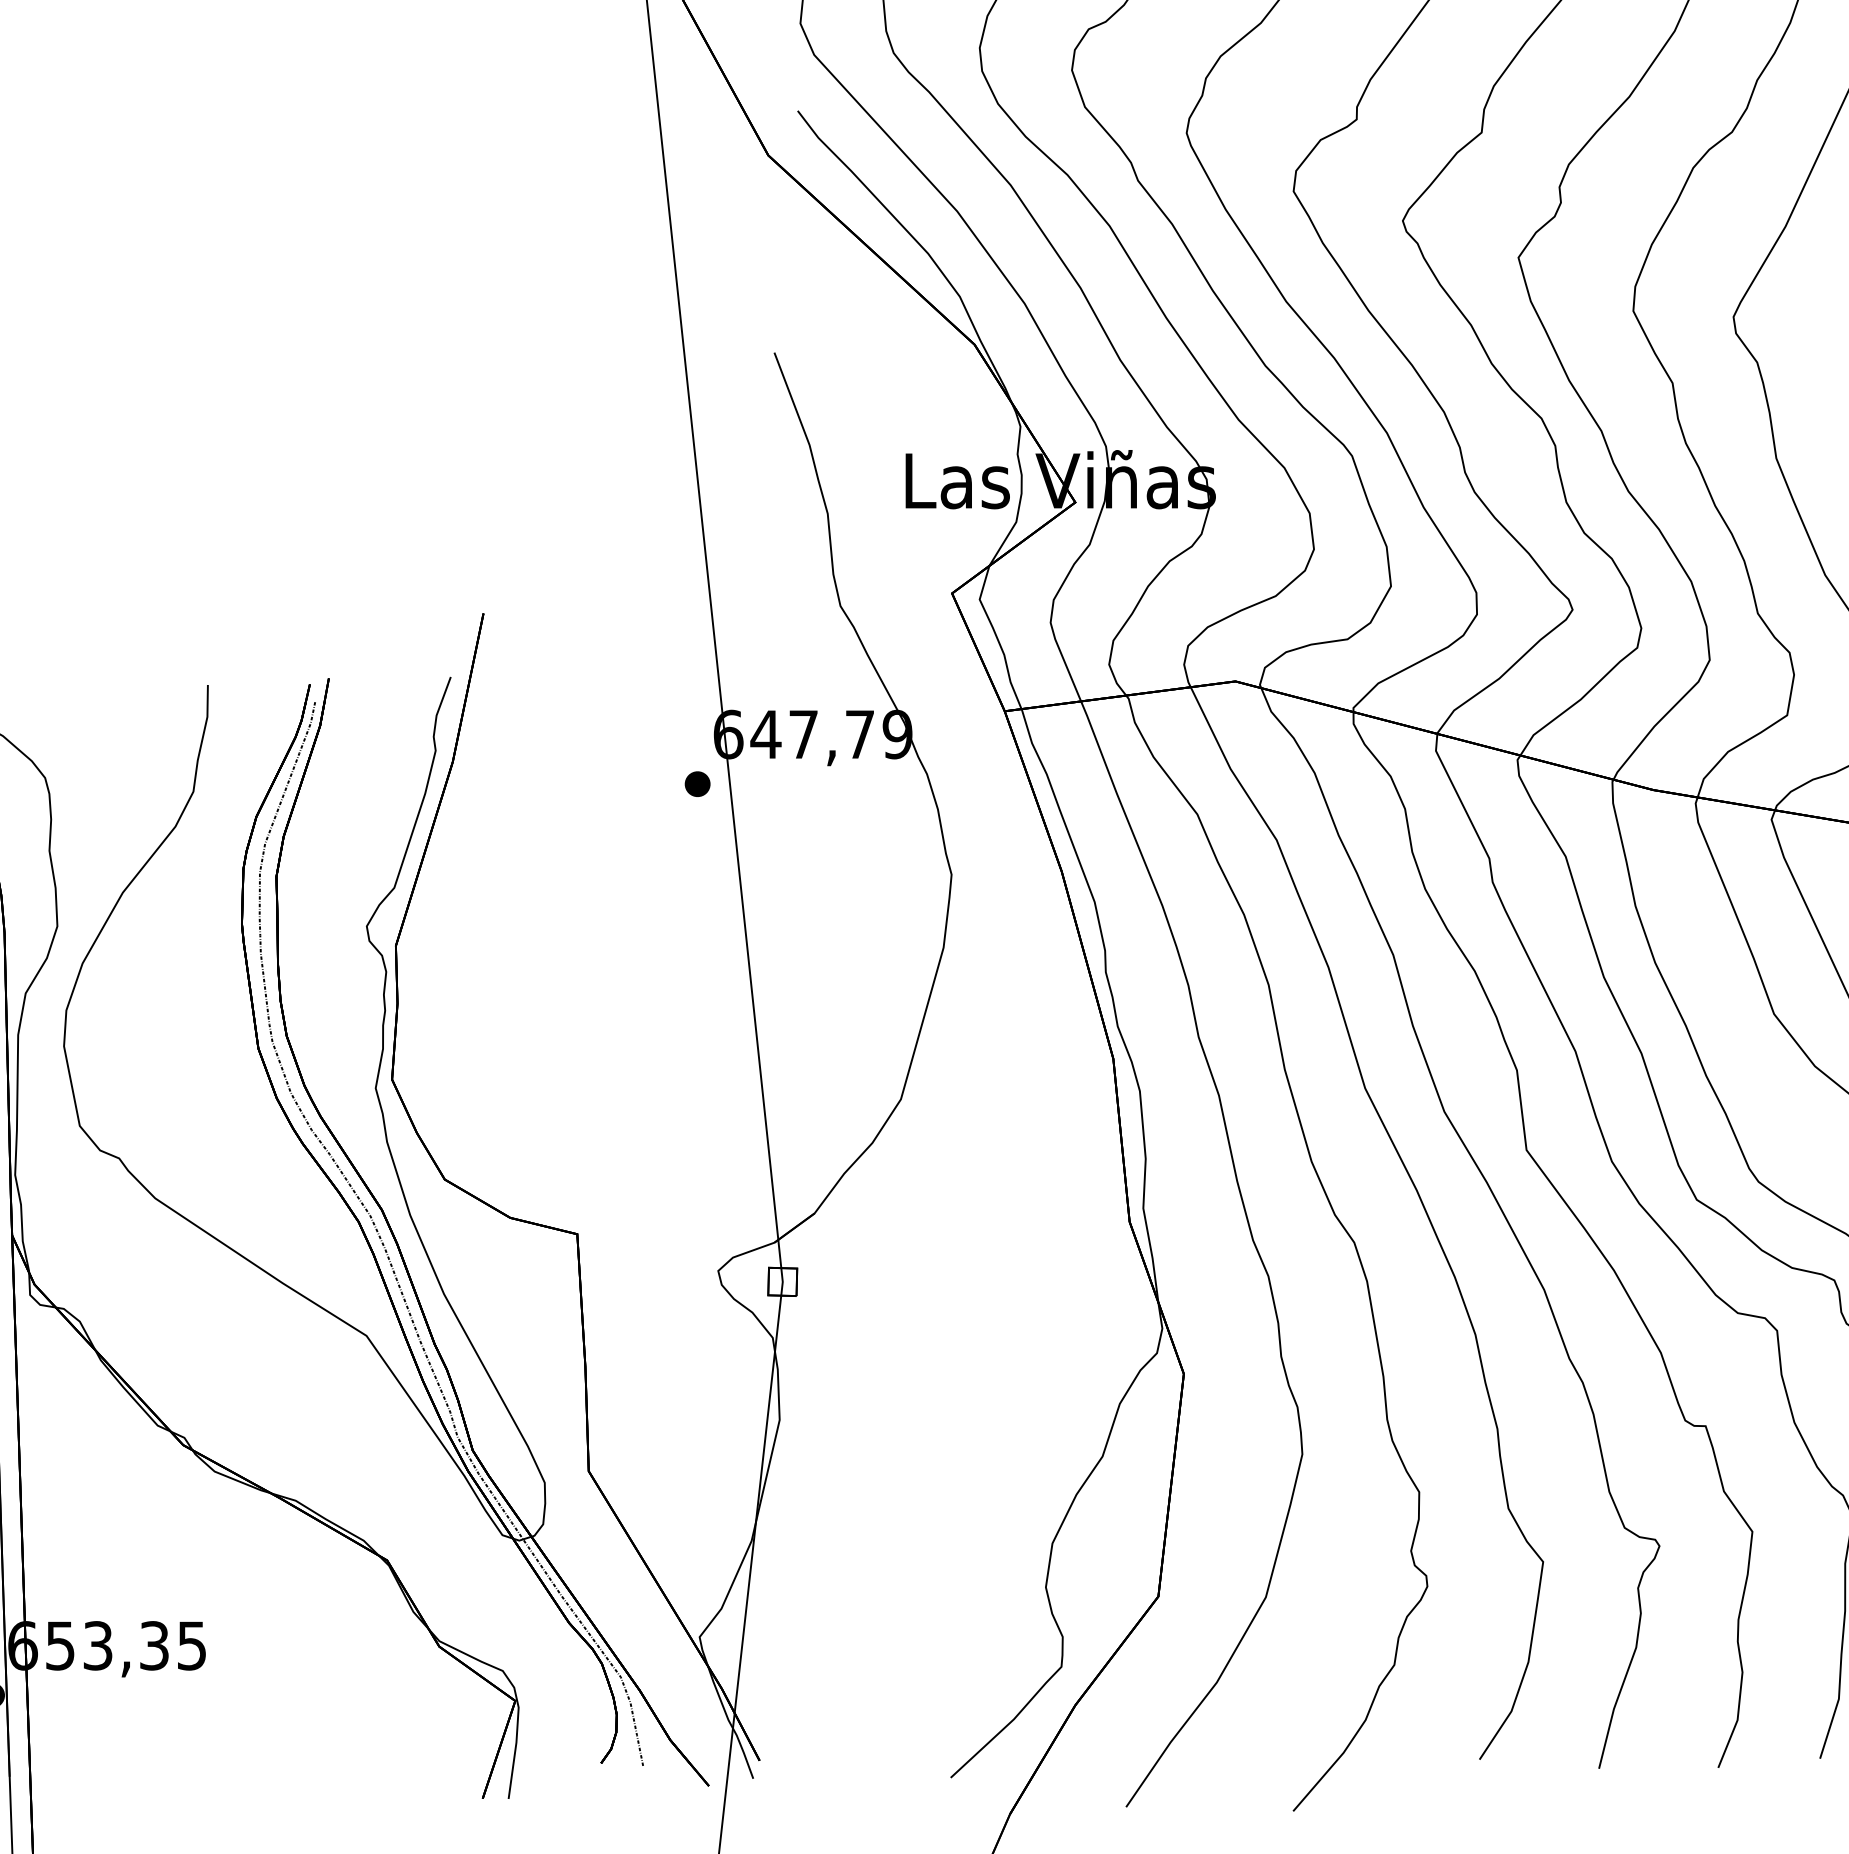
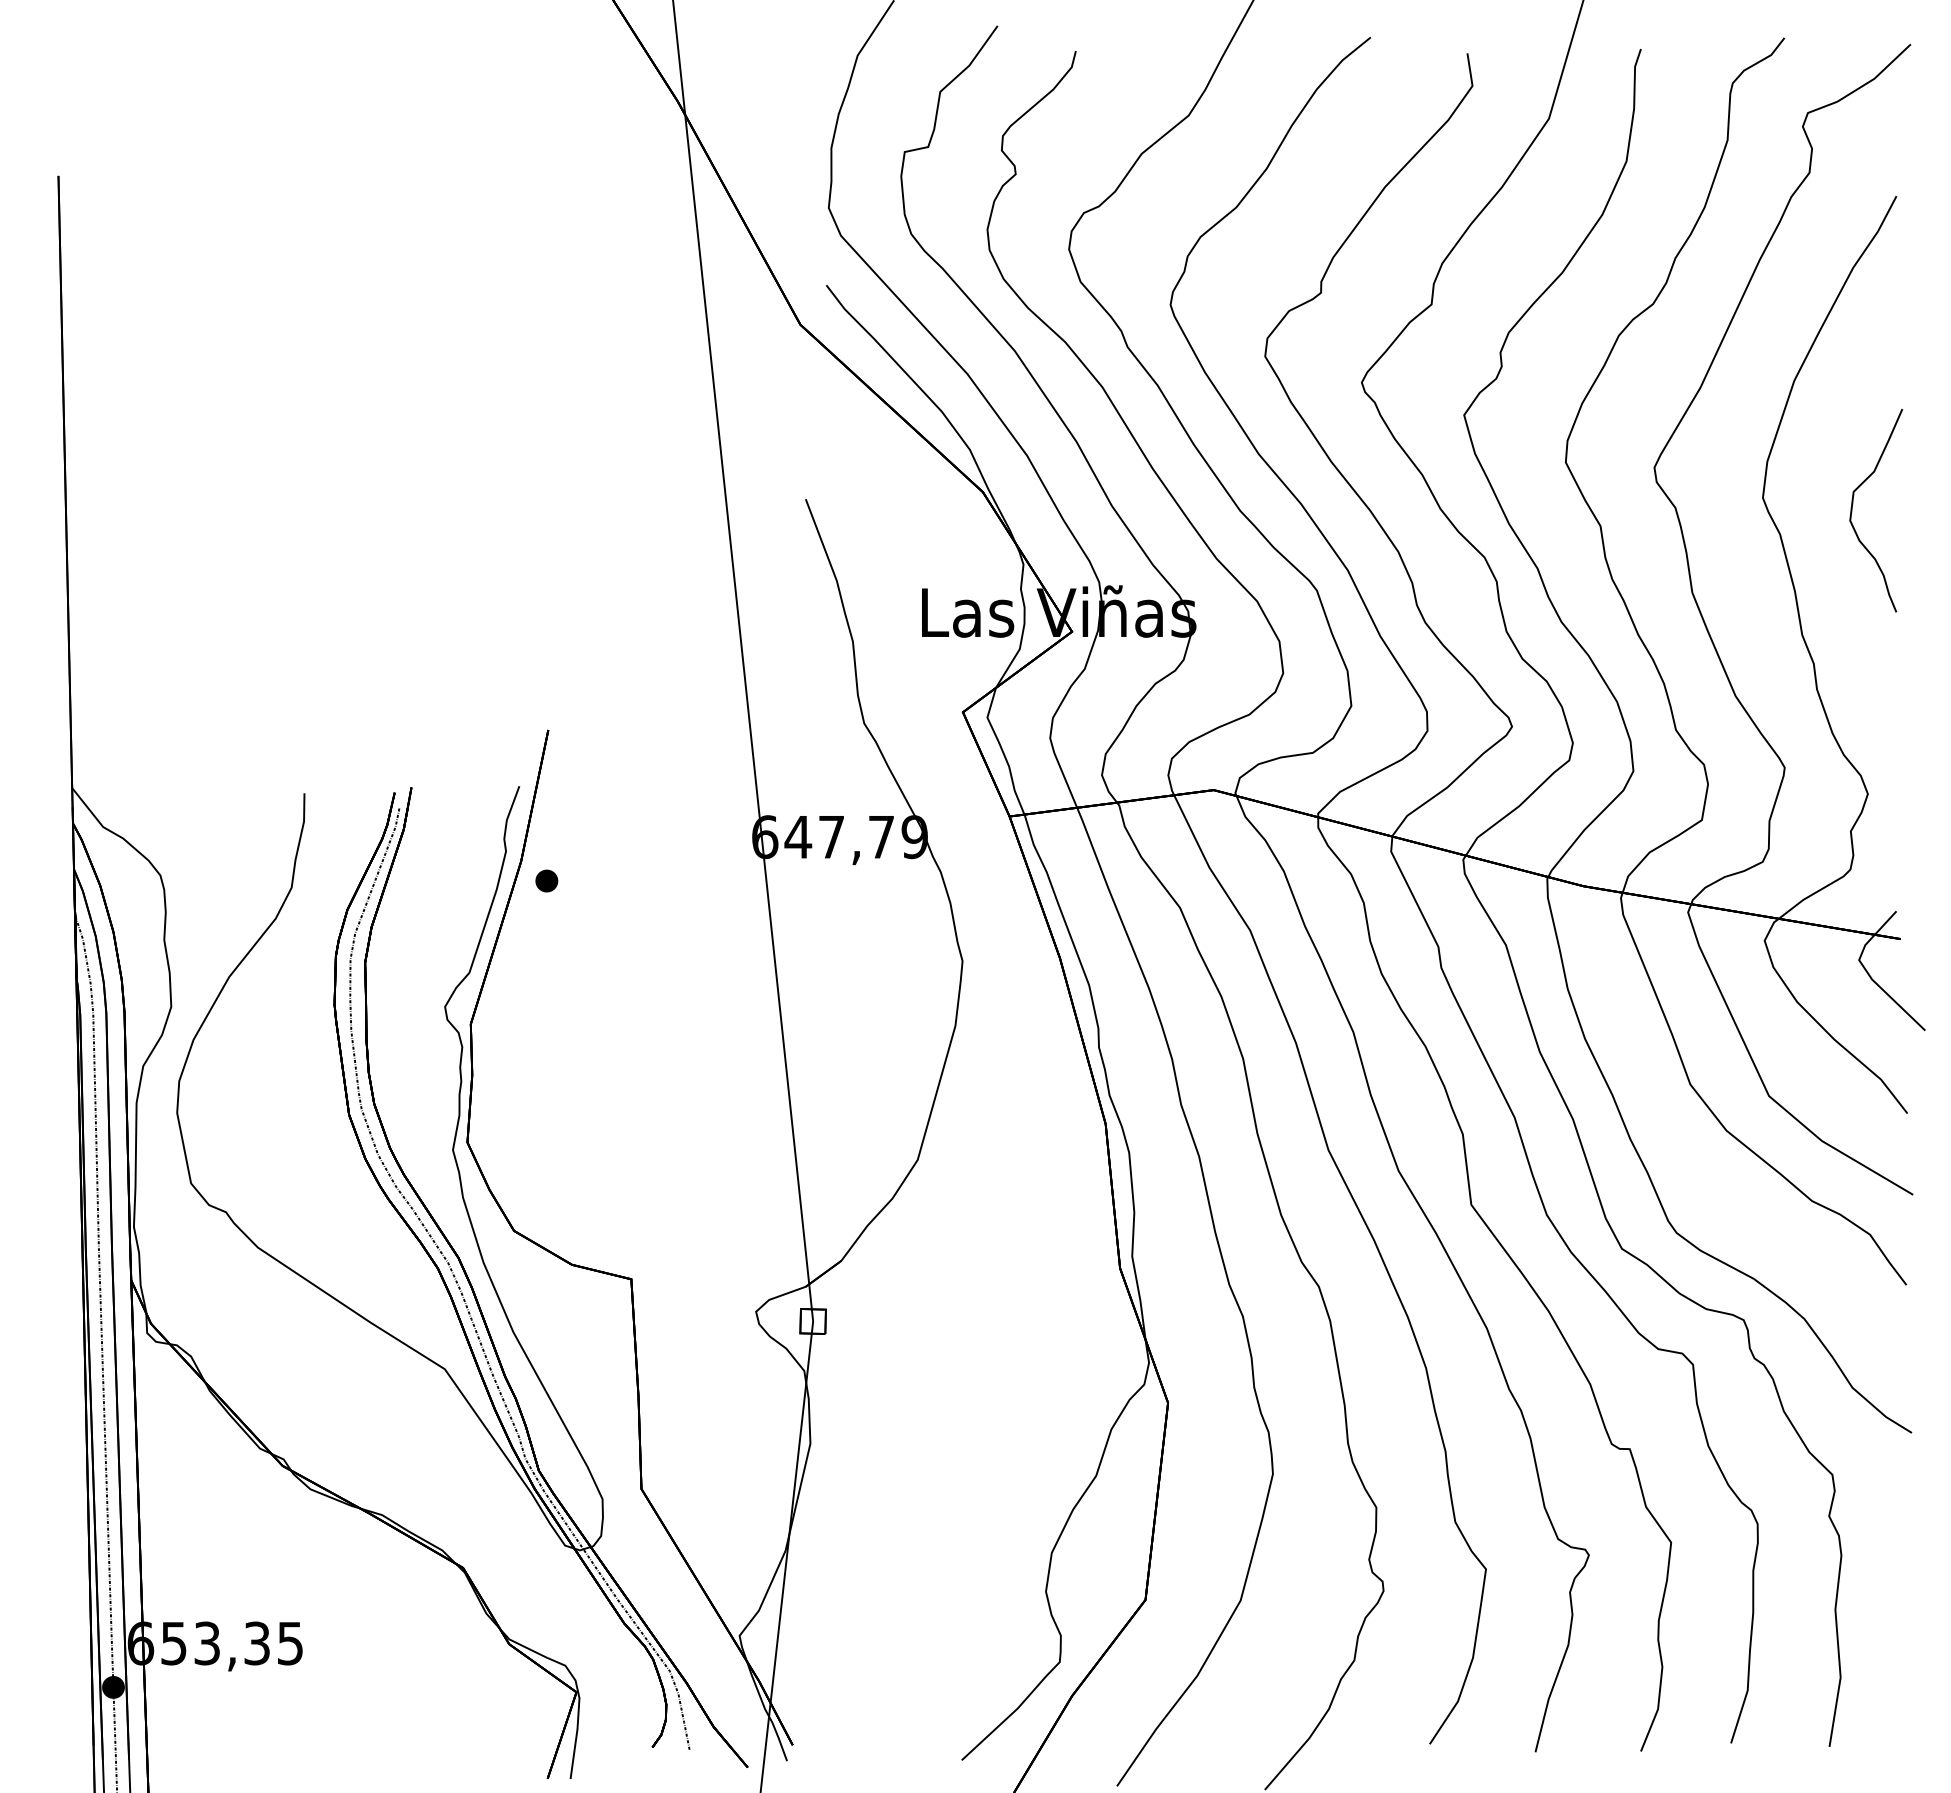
part: (697, 783) -> (546, 880), moved

